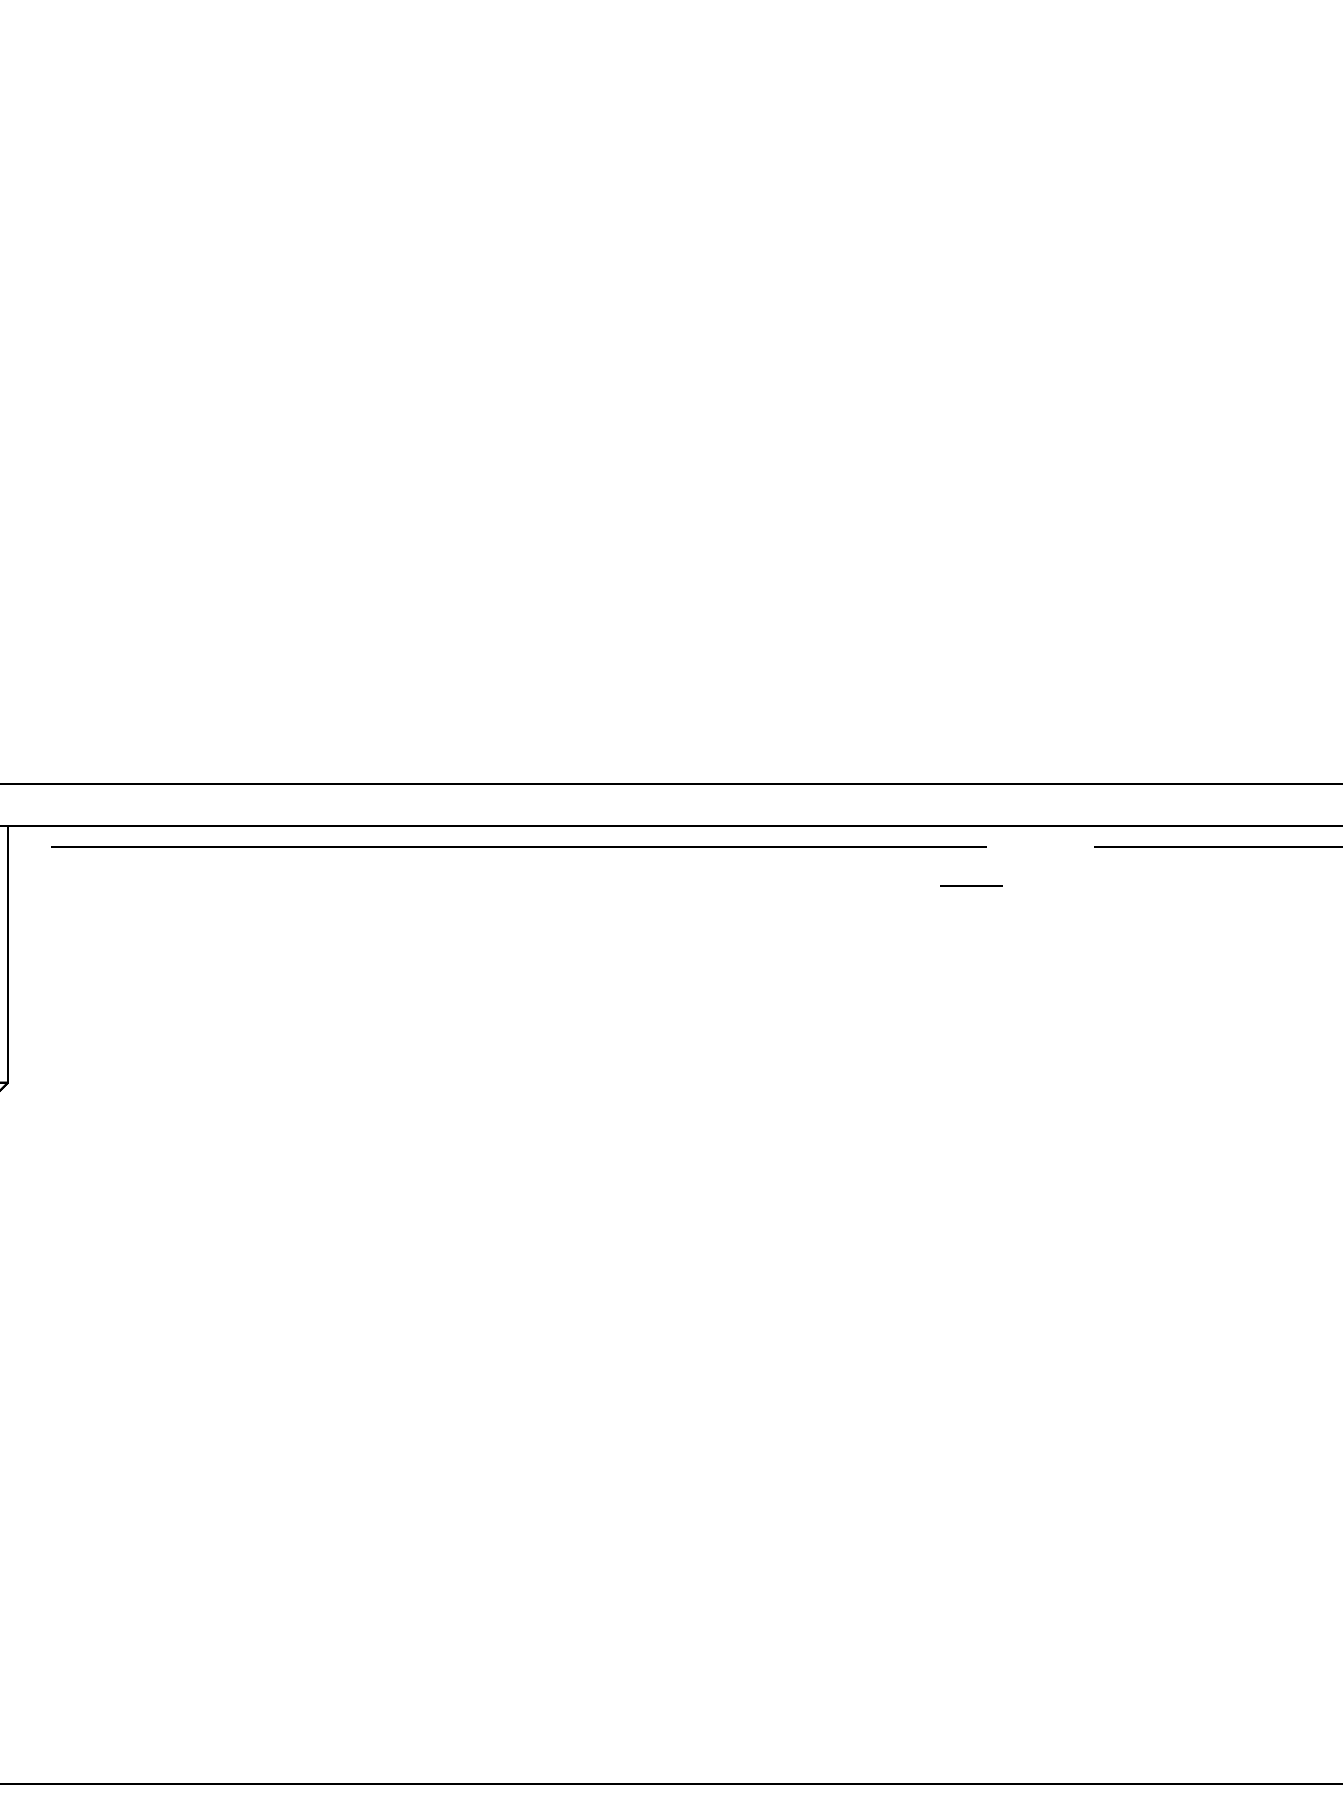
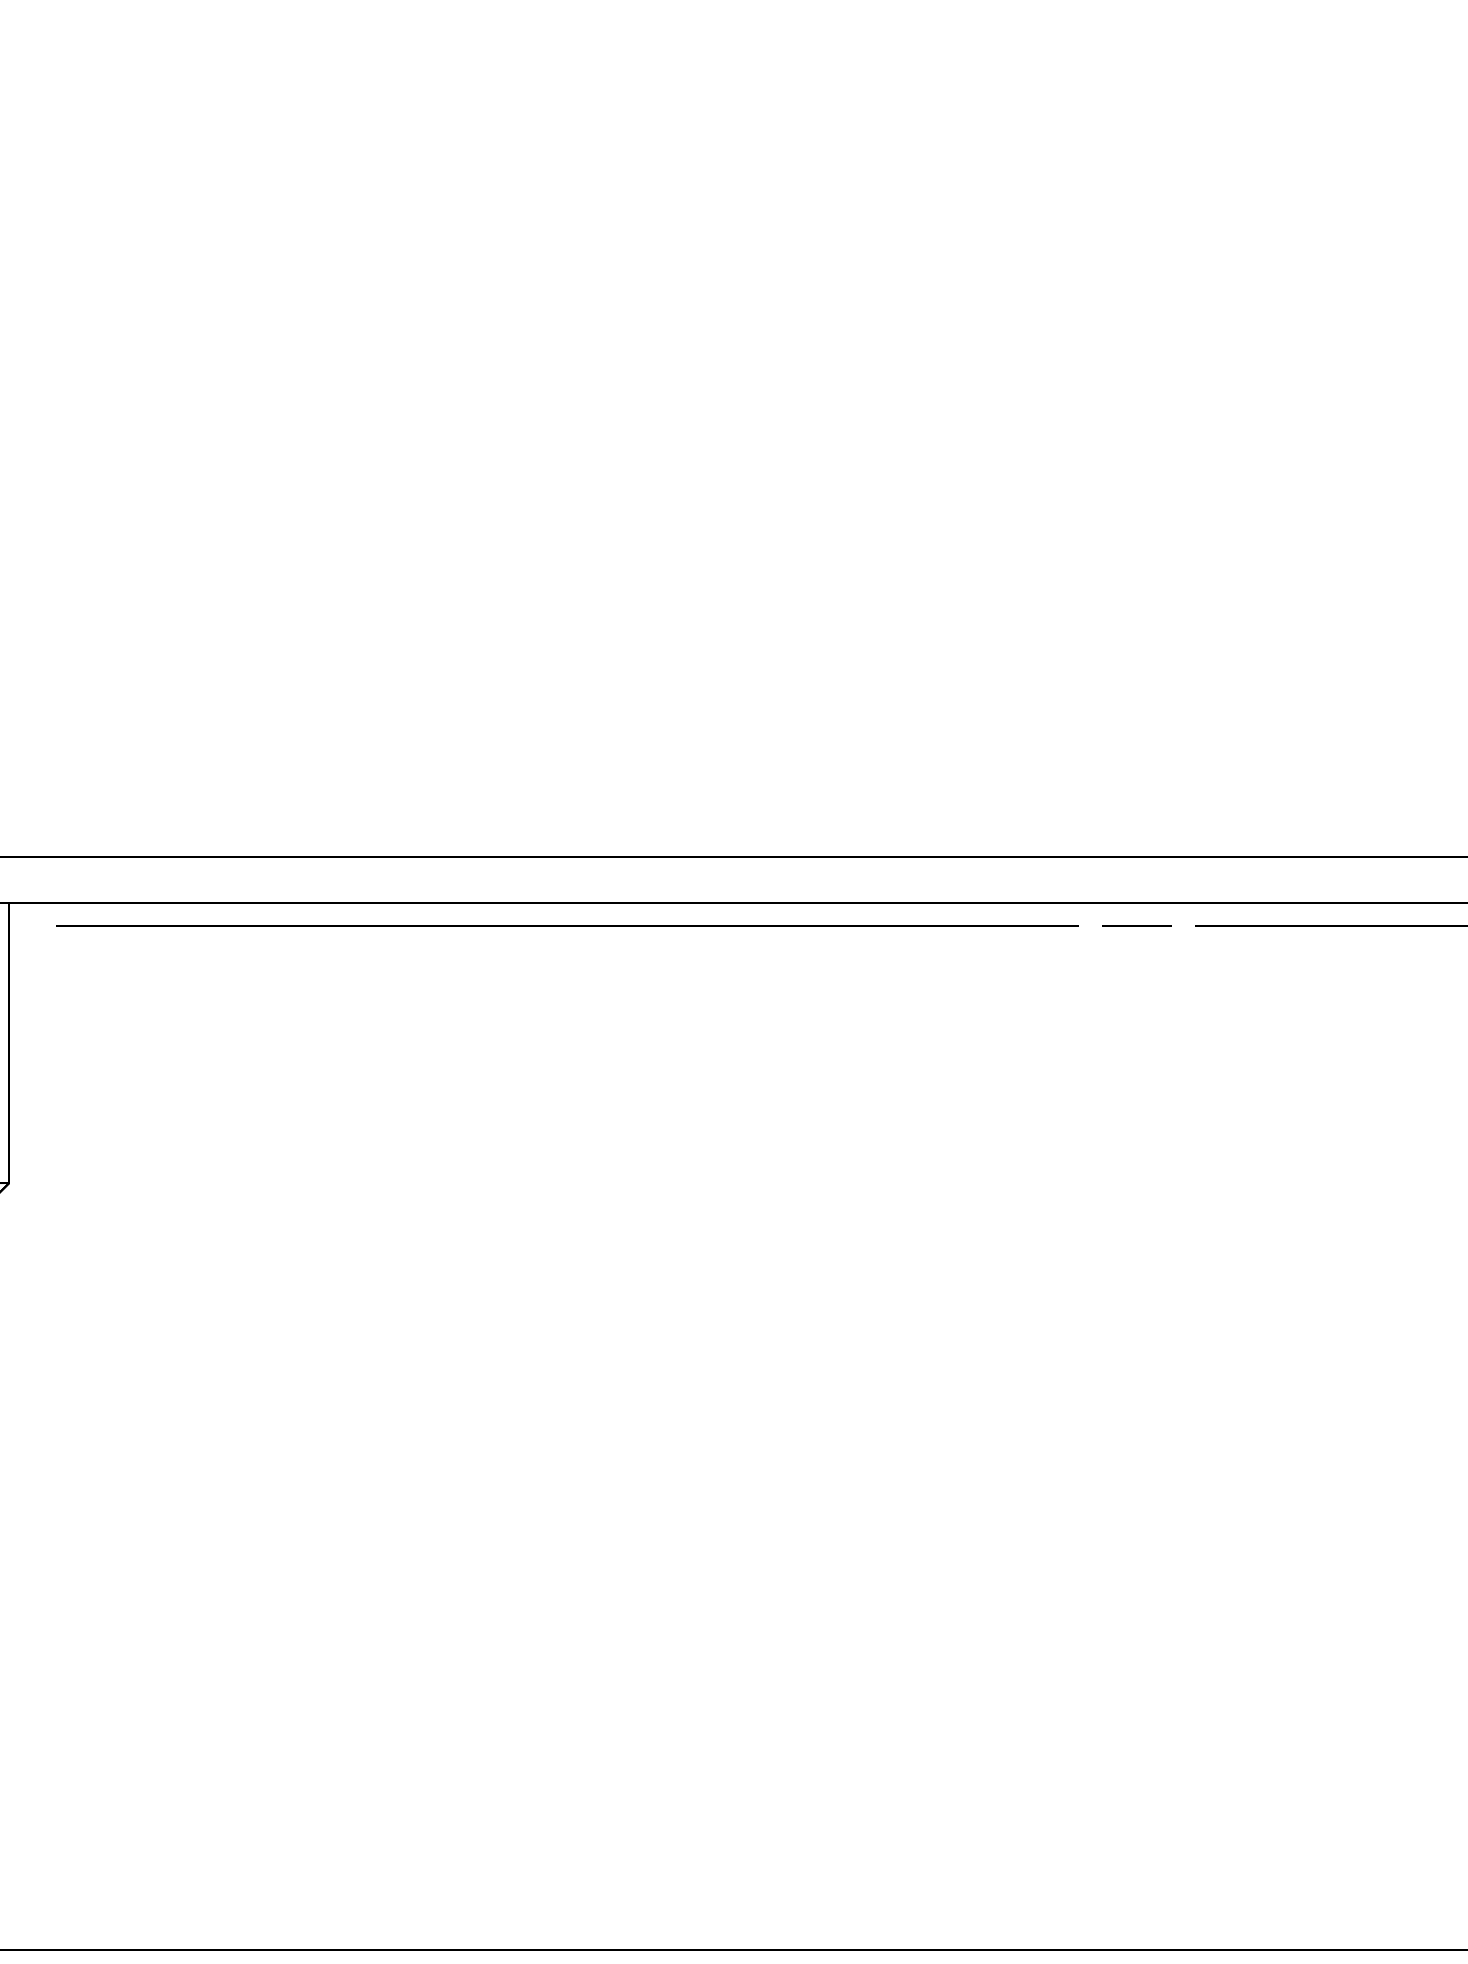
line: (971, 885) -> (1137, 925), moved

